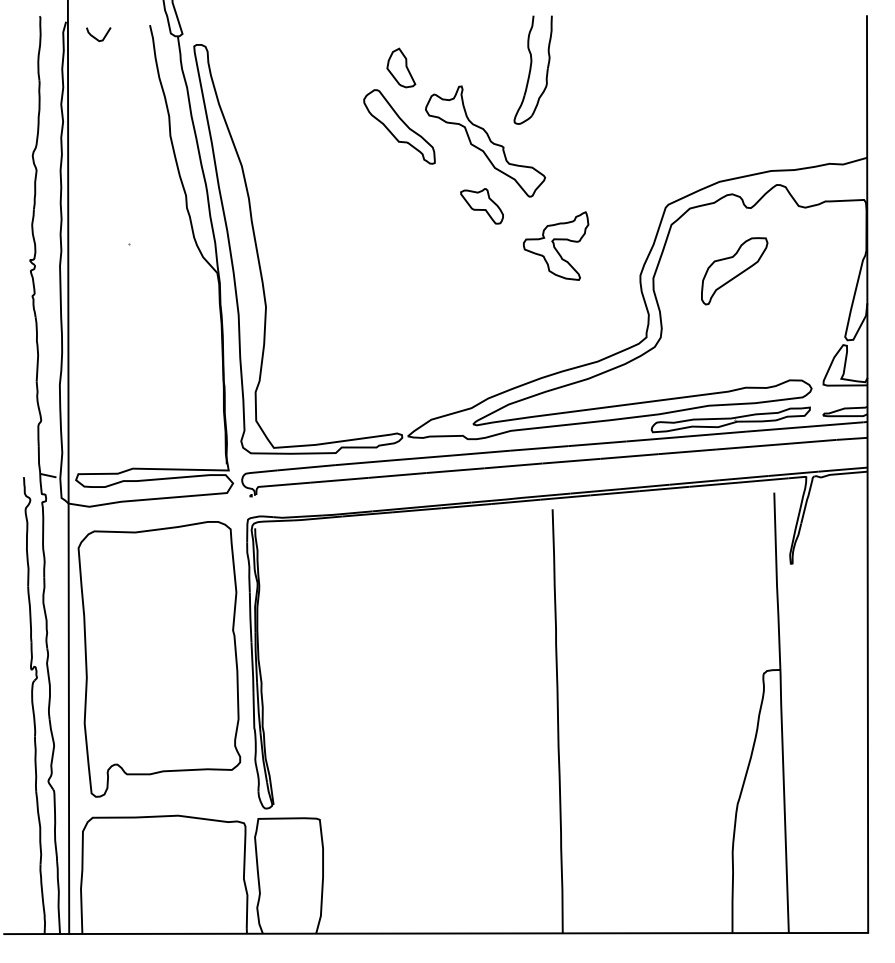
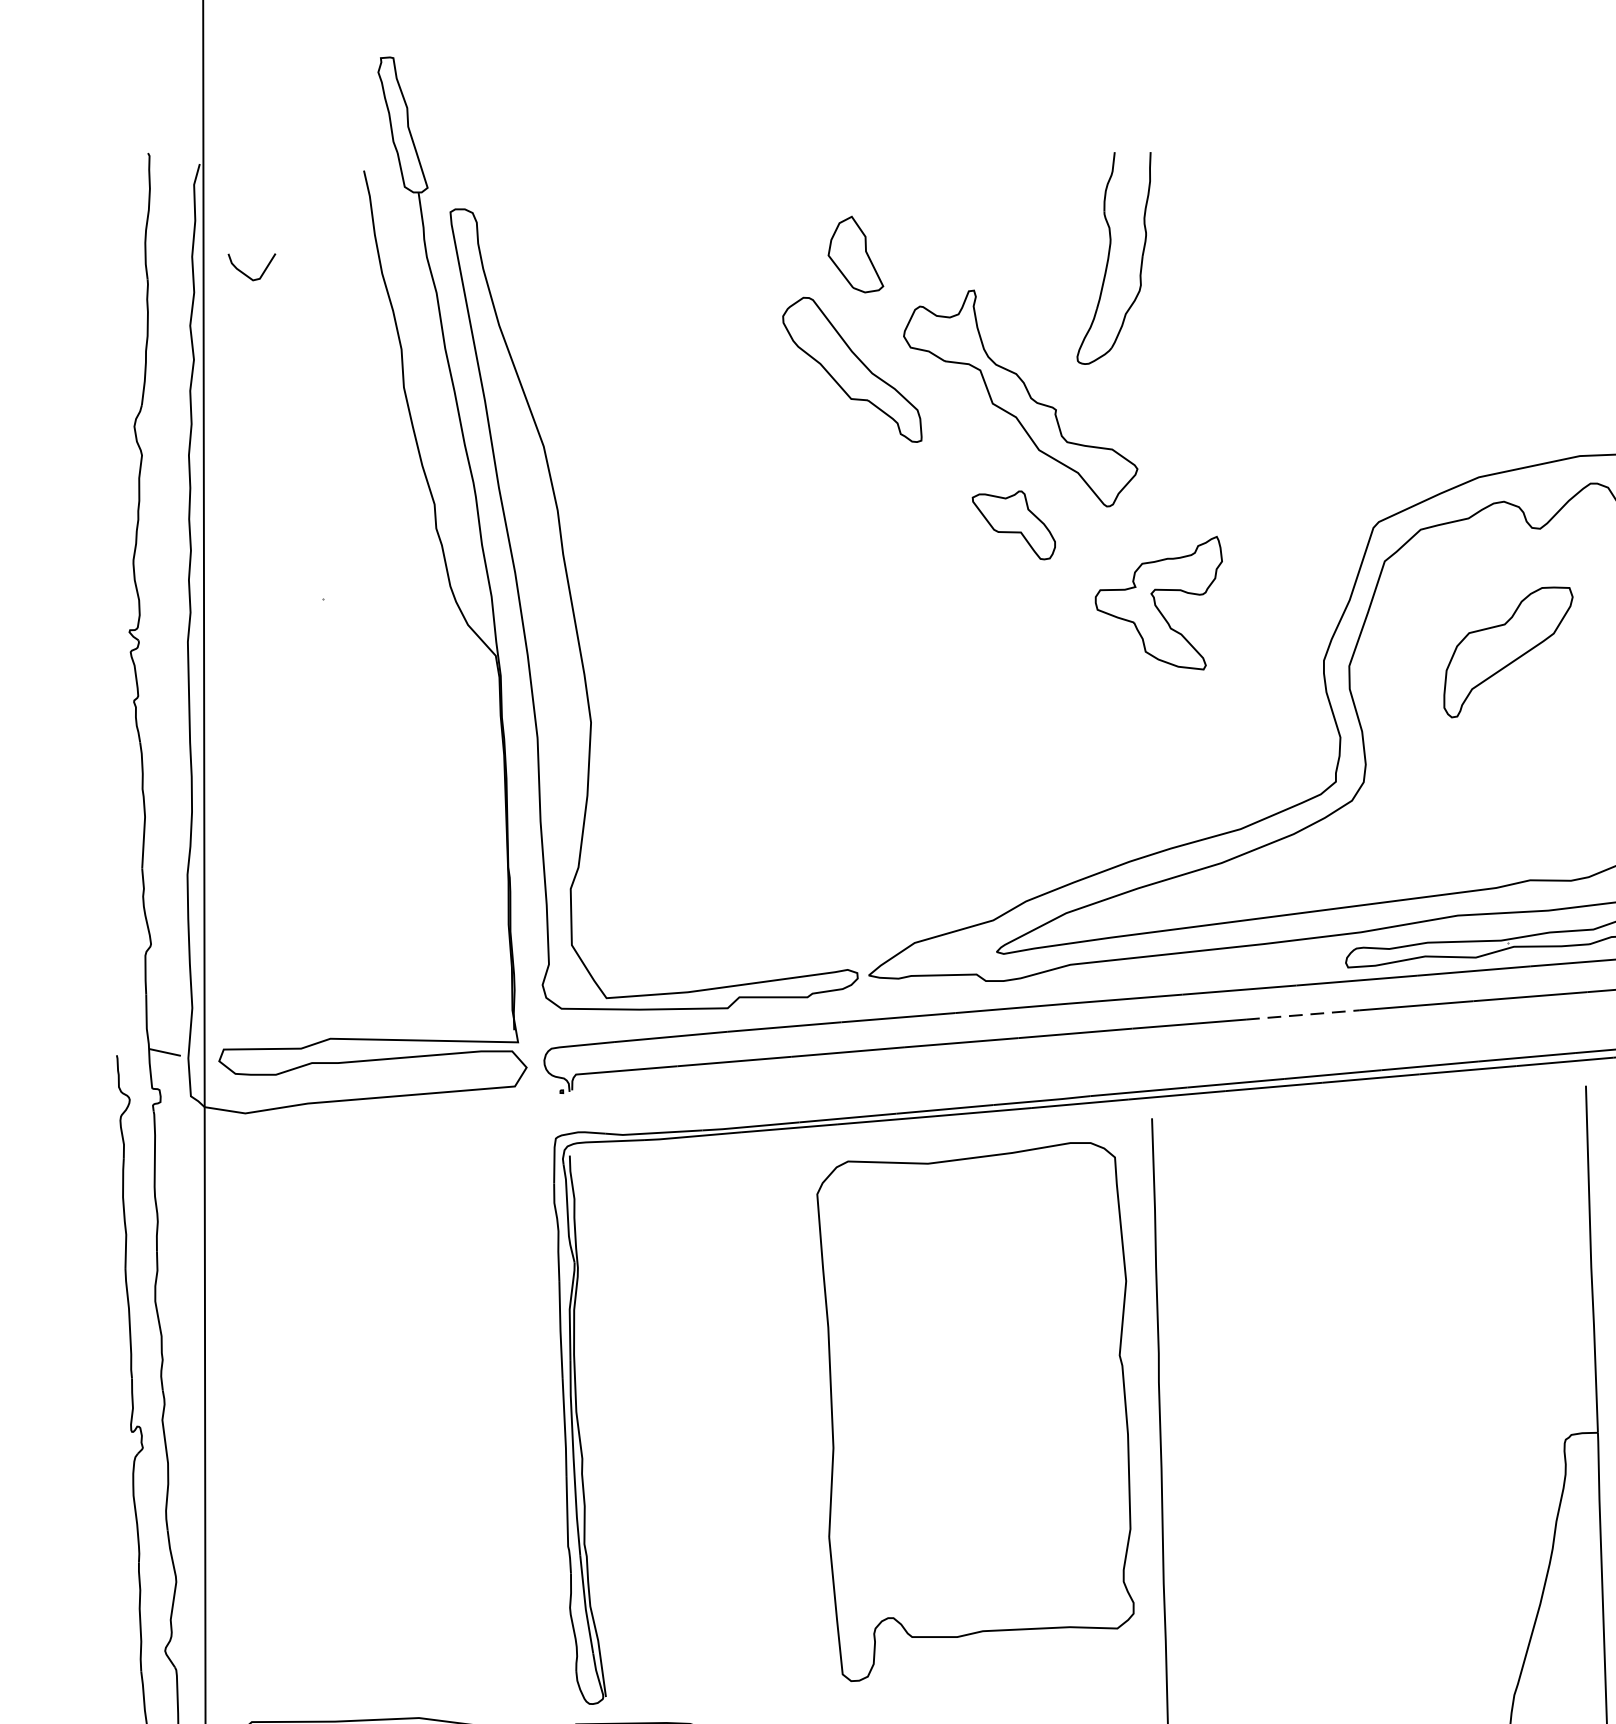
curve: (97, 38) -> (249, 275), moved
line: (630, 456) -> (1304, 1014), solid -> dashed
part: (159, 659) -> (975, 1412), moved

